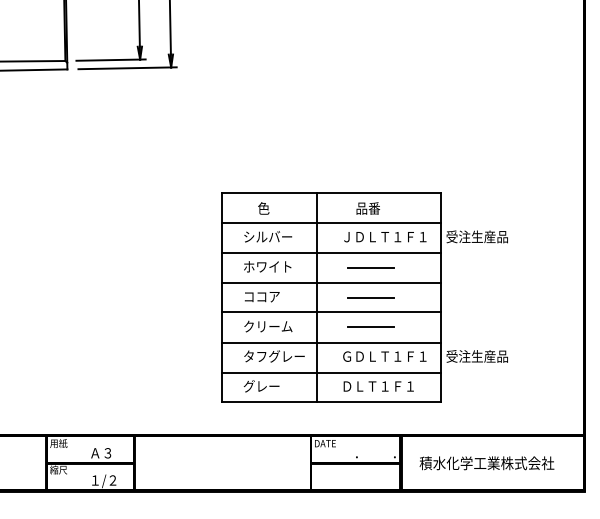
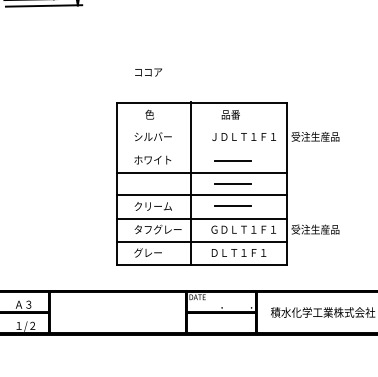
line: (331, 223) -> (202, 126), removed
line: (331, 253) -> (202, 149), removed
text: (262, 297) -> (148, 72), moved

